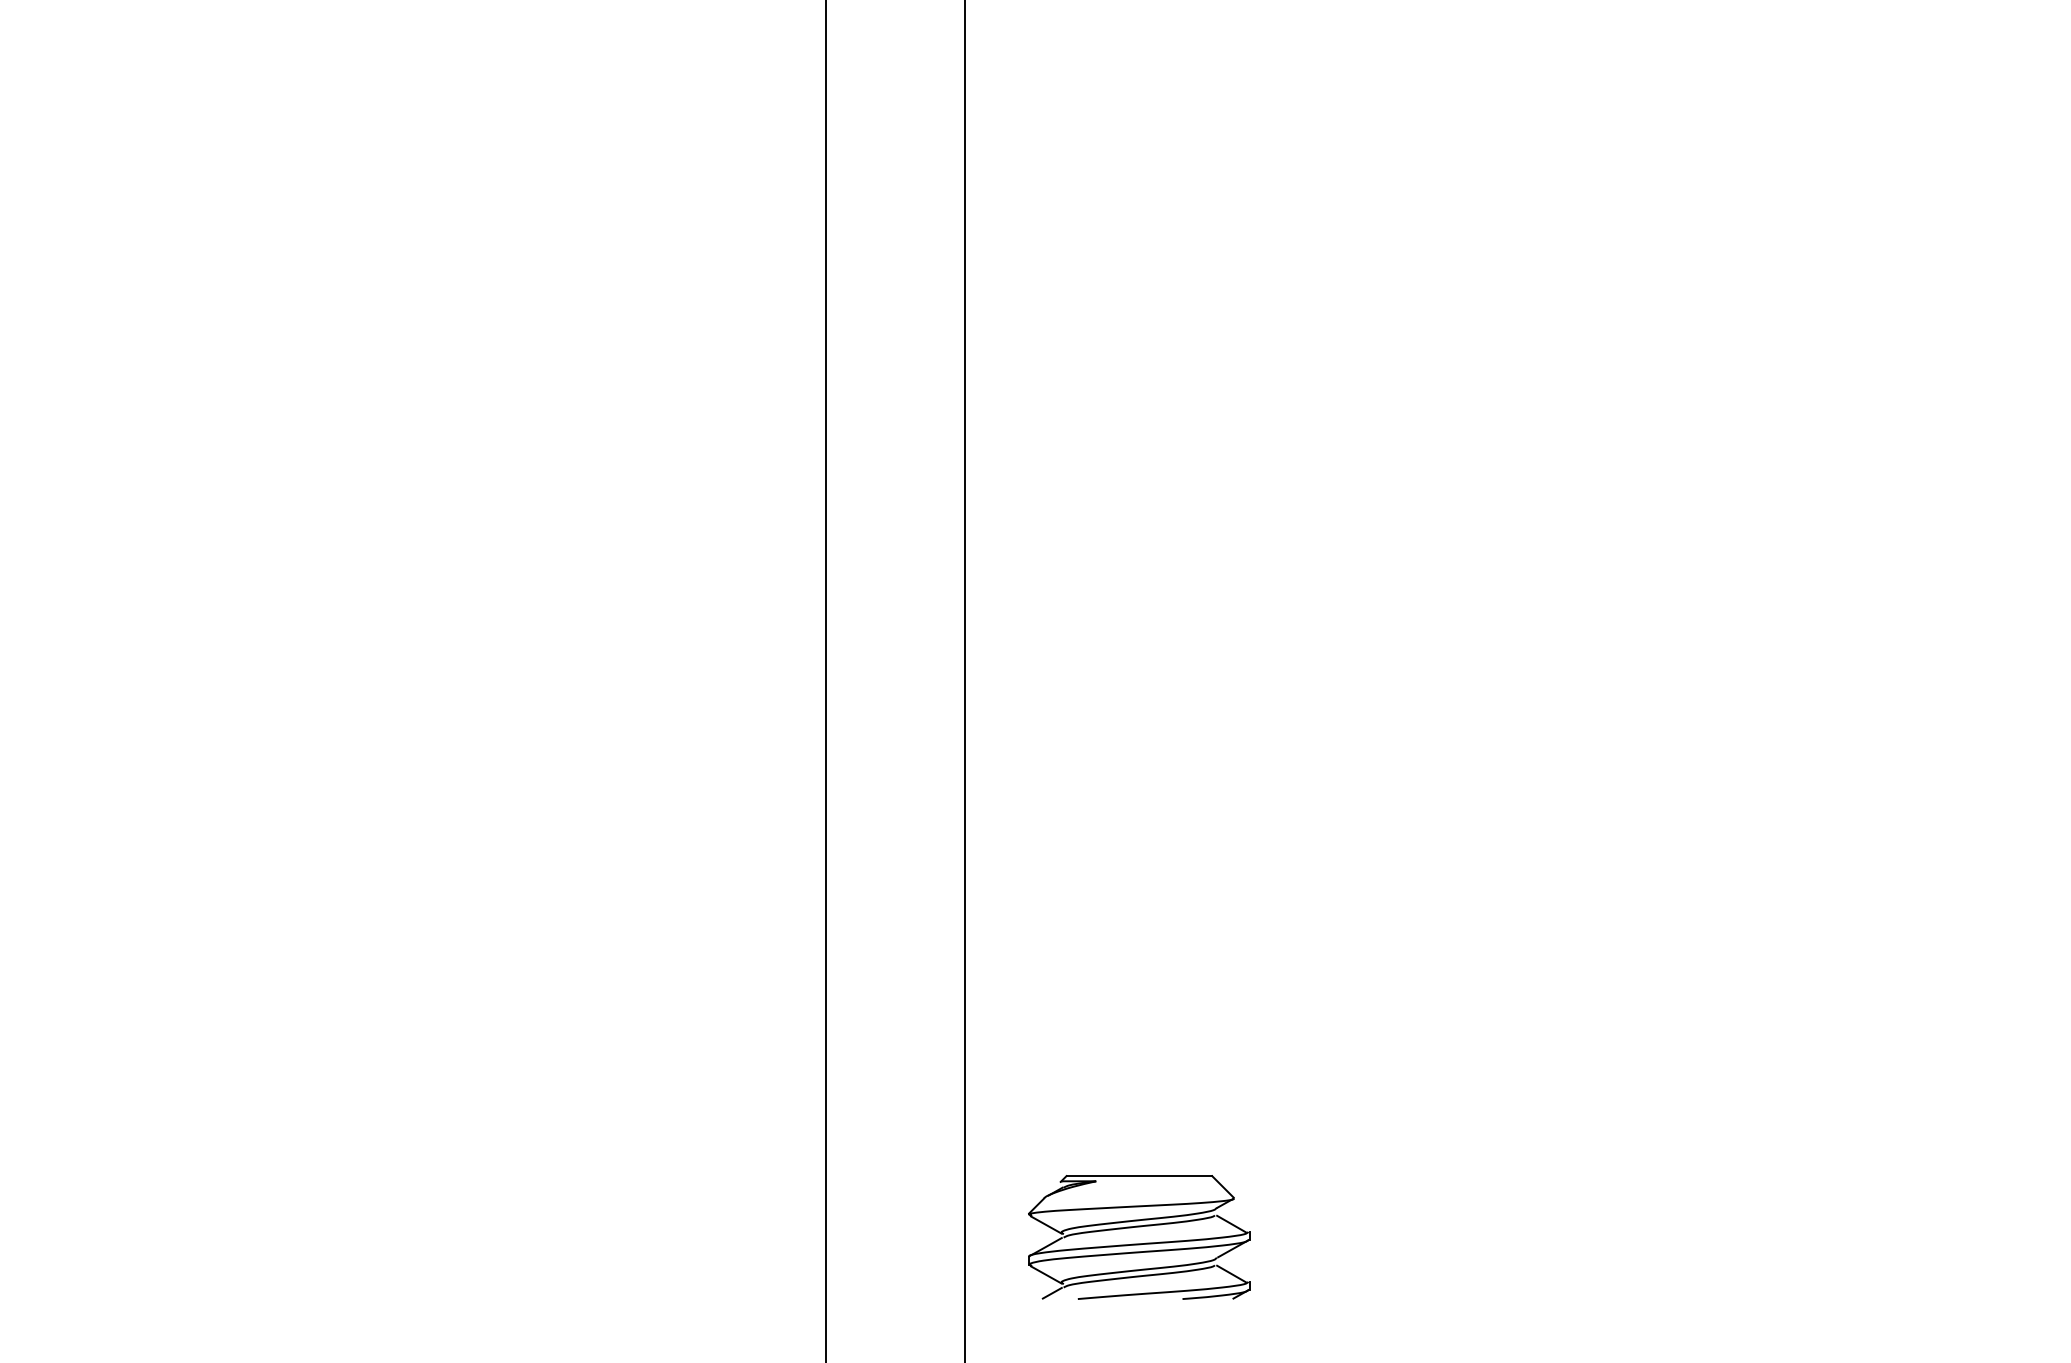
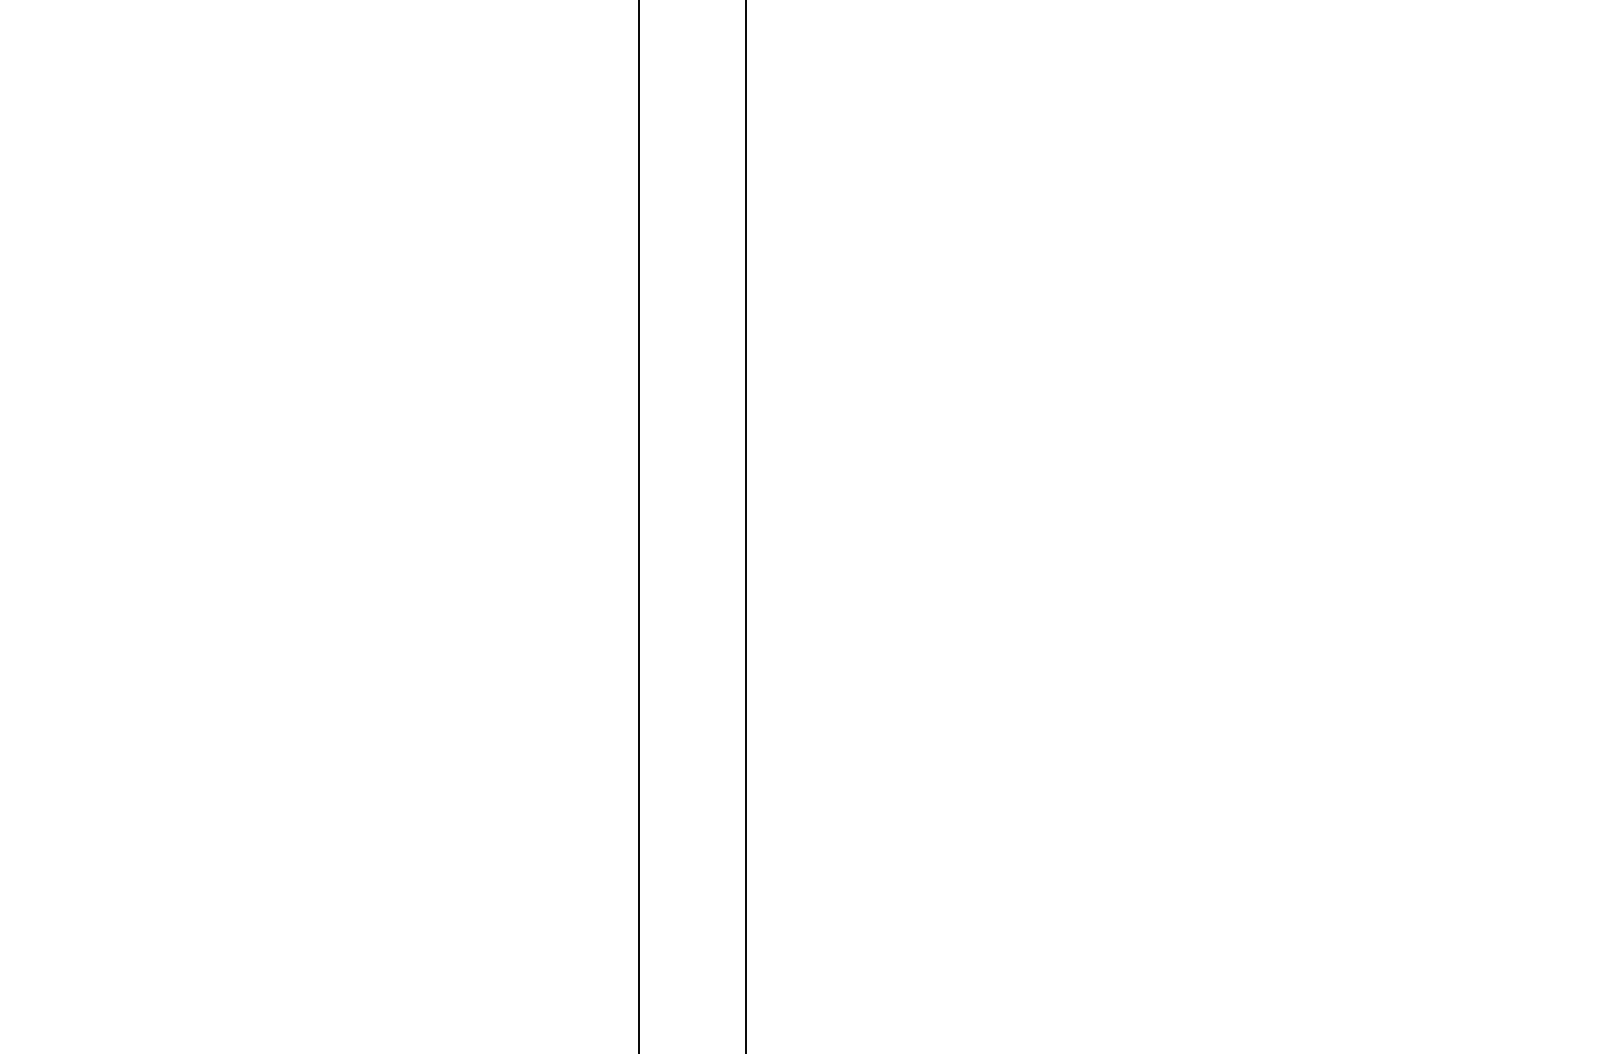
part: (1139, 1237) -> (880, 956), removed

